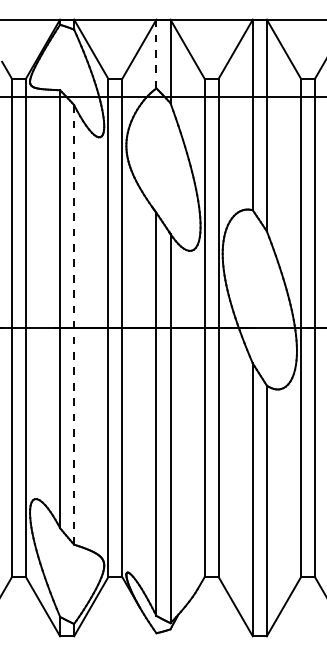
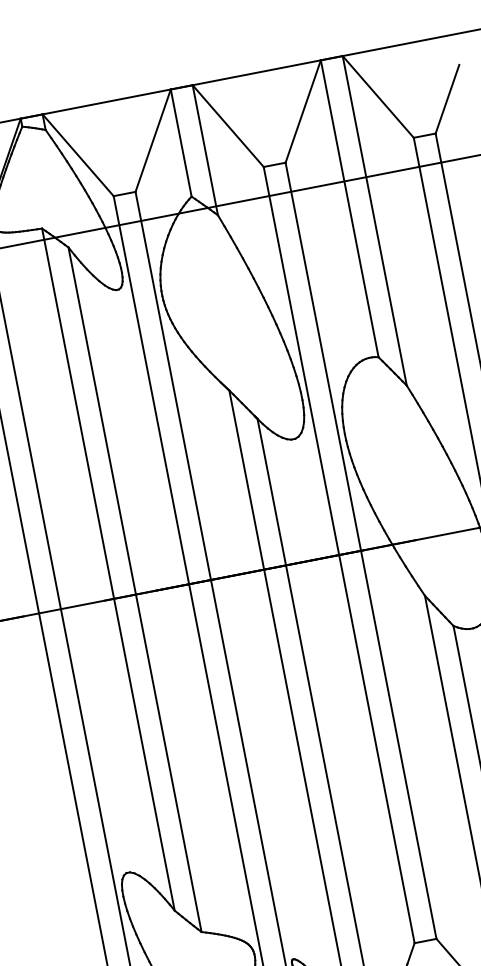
line: (156, 53) -> (181, 142), dashed -> solid
line: (74, 324) -> (135, 589), dashed -> solid

